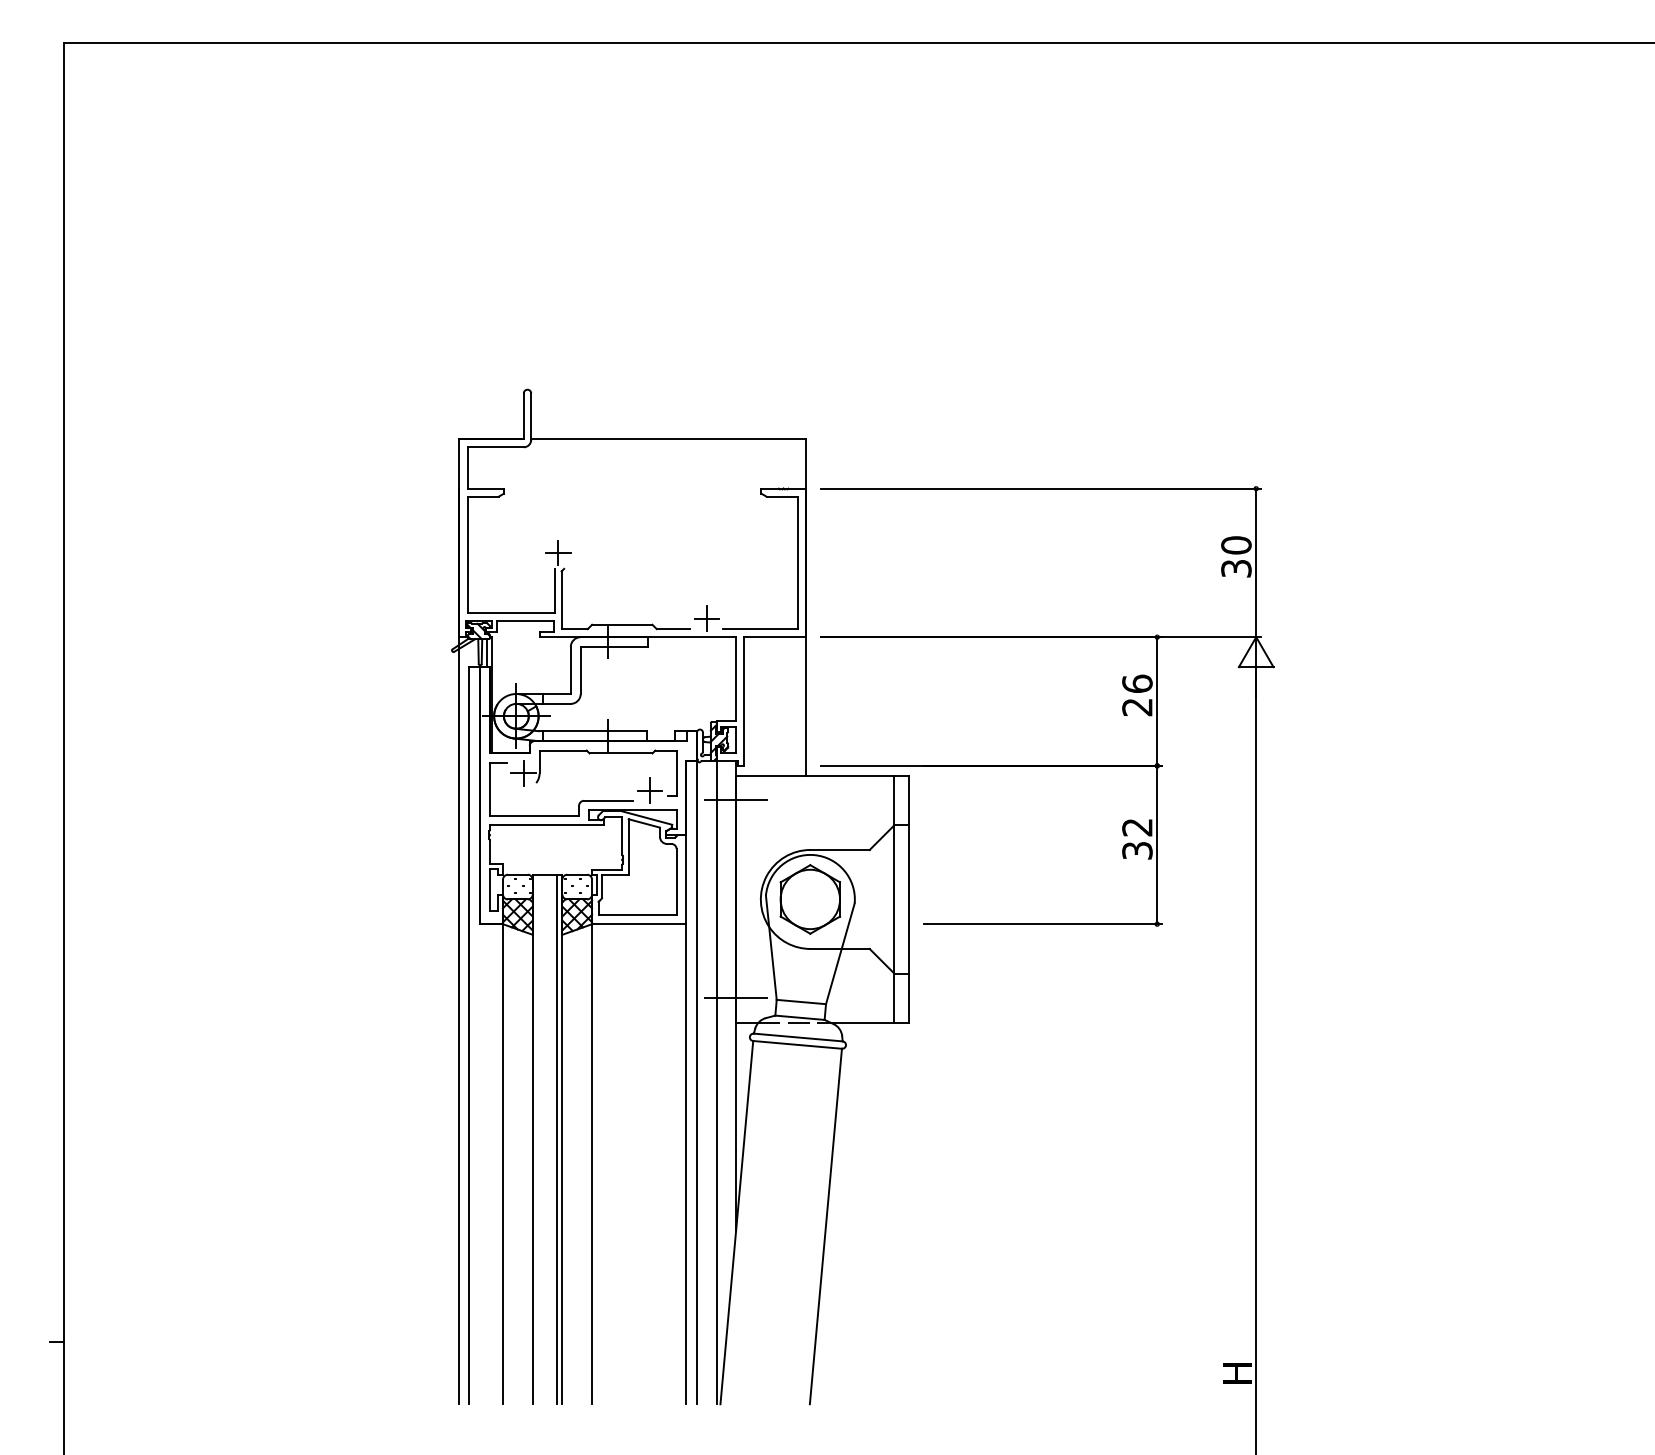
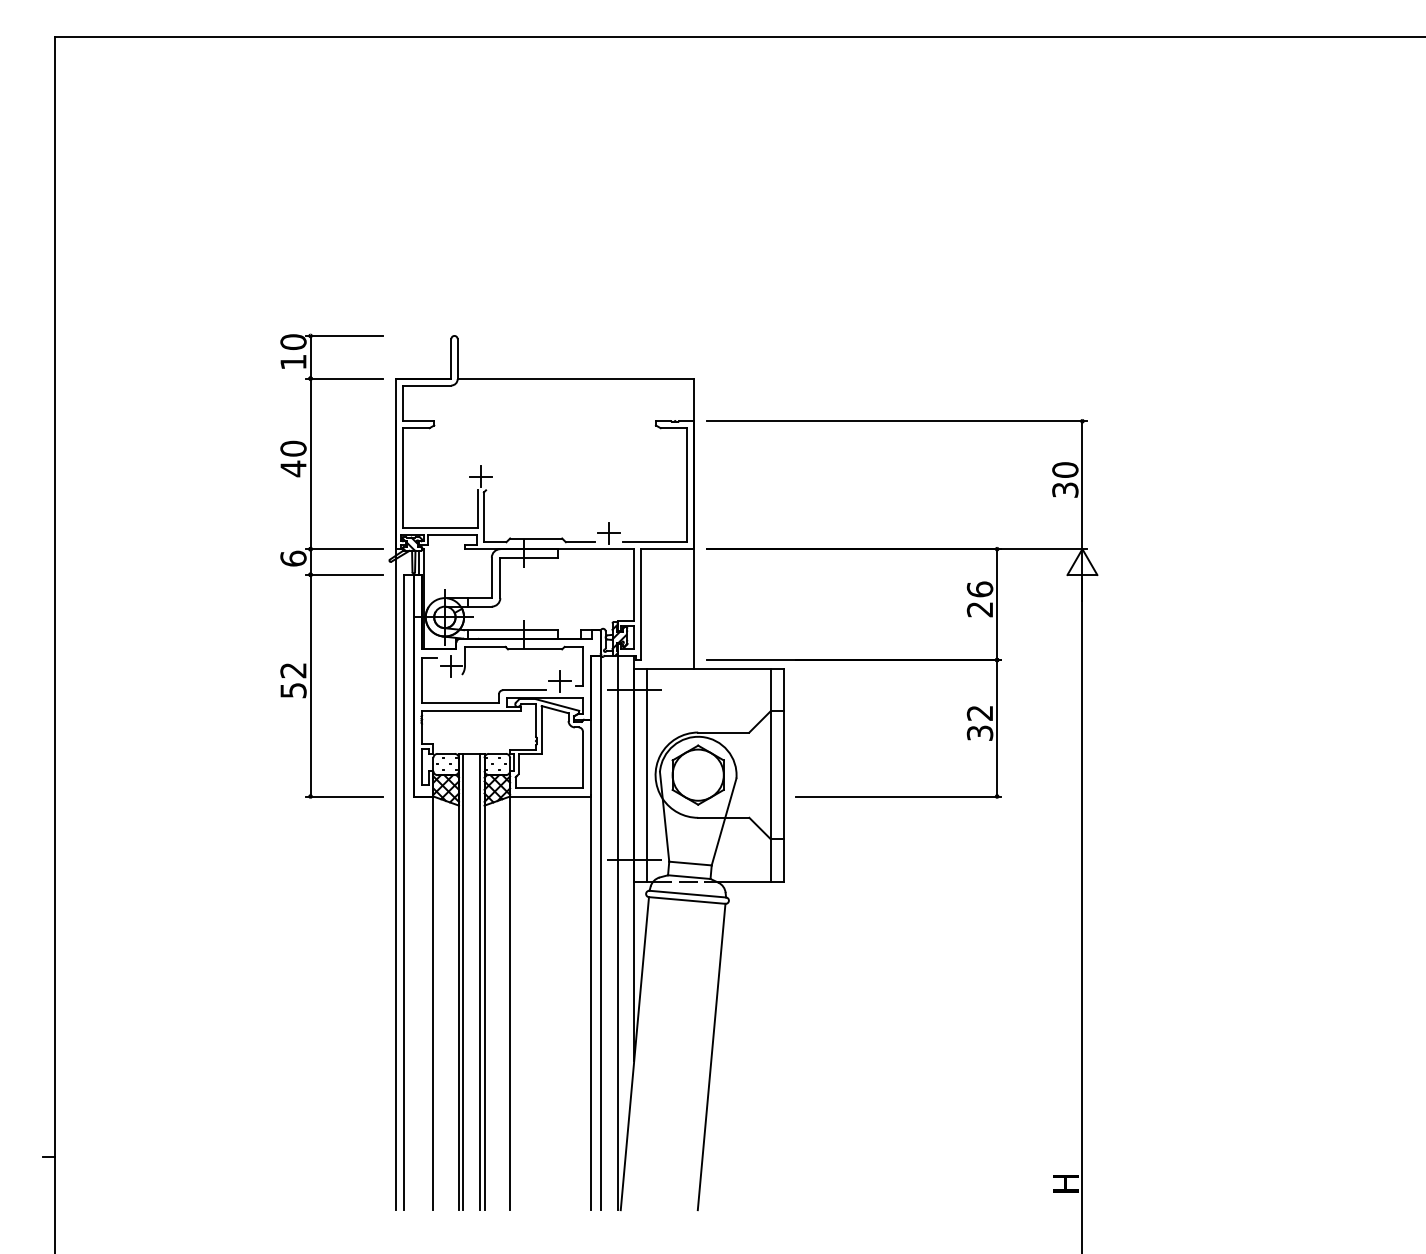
part: (384, 666) -> (331, 574), added
line: (751, 898) -> (647, 774), added
line: (537, 1138) -> (463, 981), added

